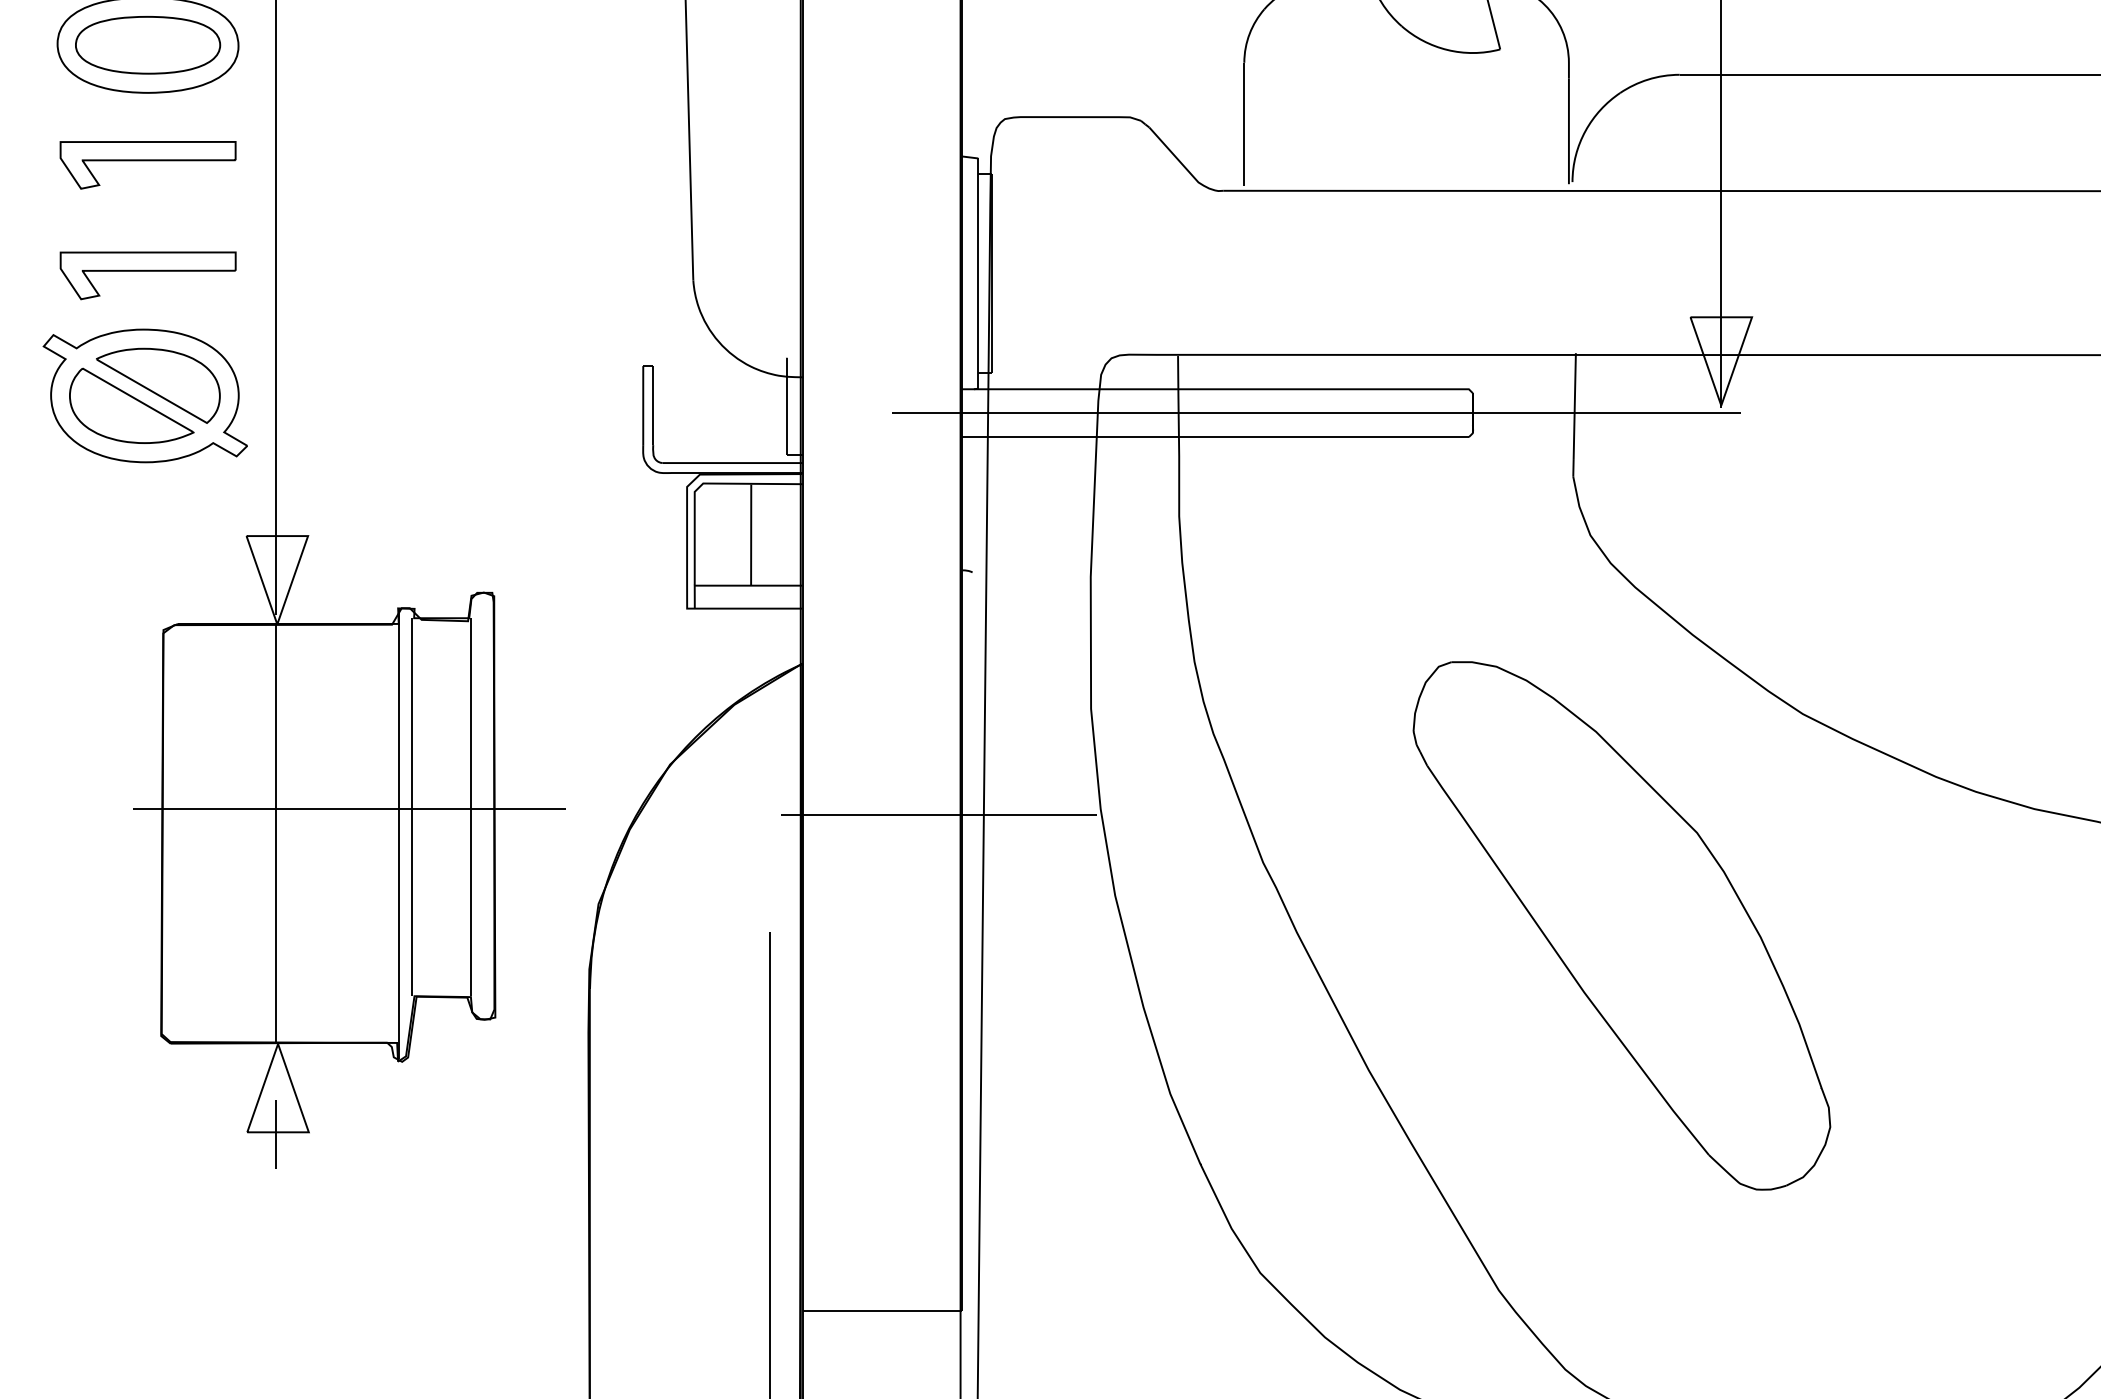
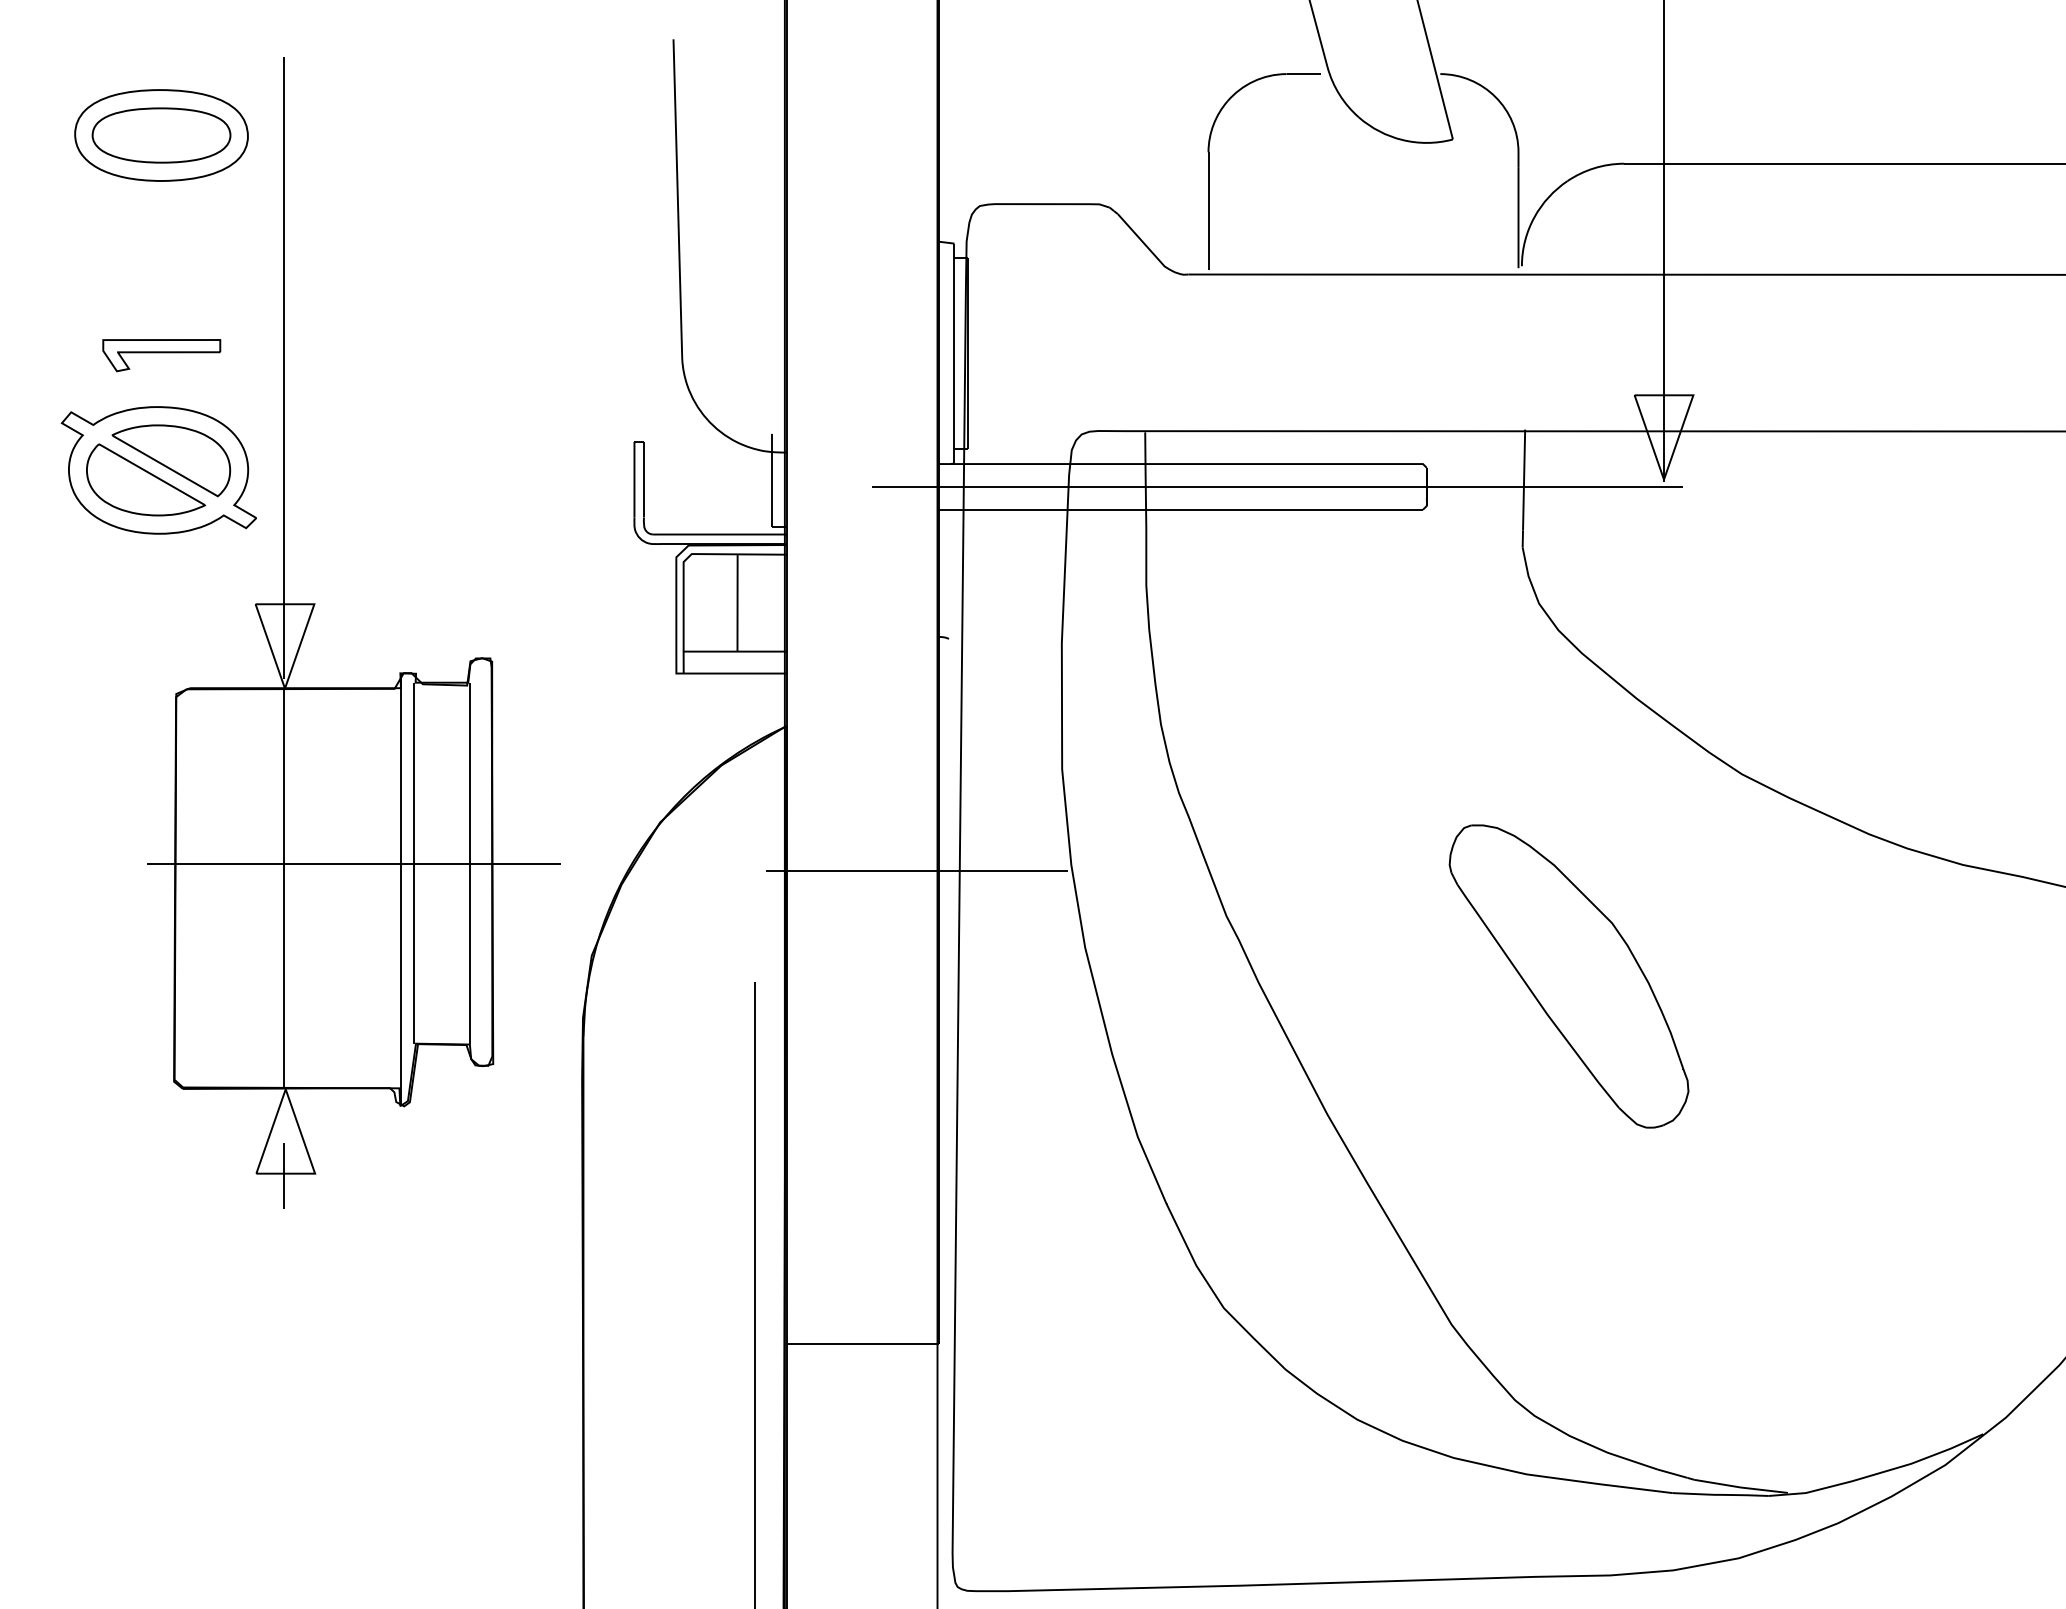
part: (148, 165) -> (161, 250), removed
part: (148, 275) -> (161, 355), size x0.7
part: (1621, 925) -> (1568, 976), size x0.6

